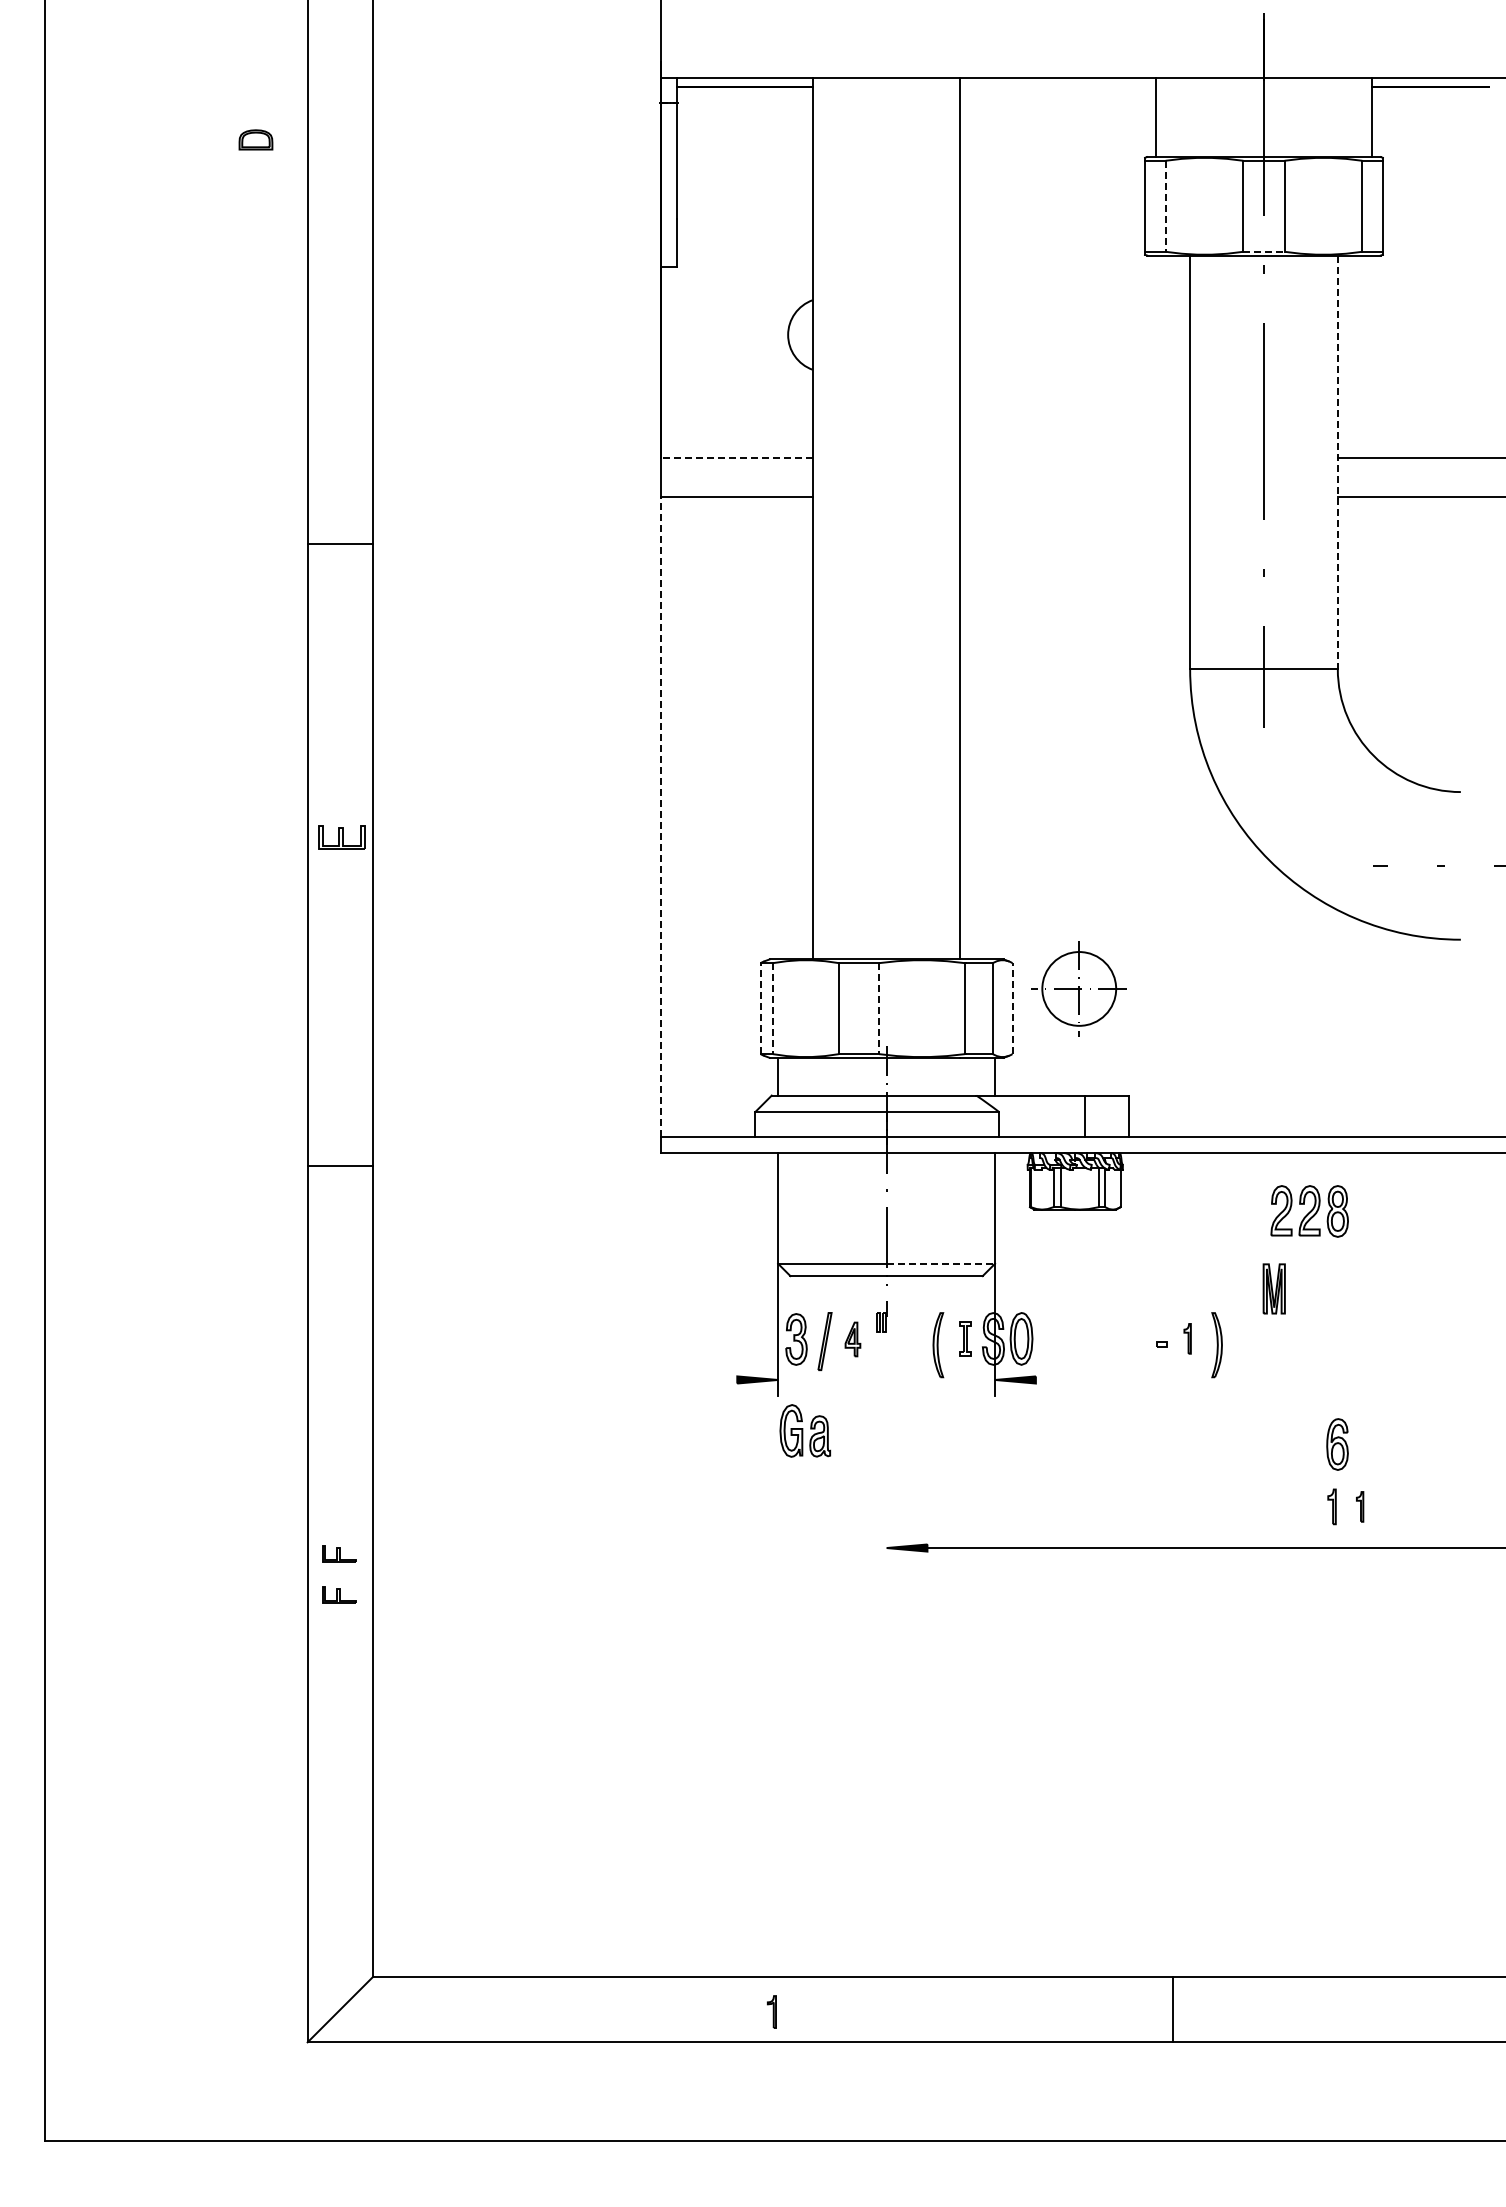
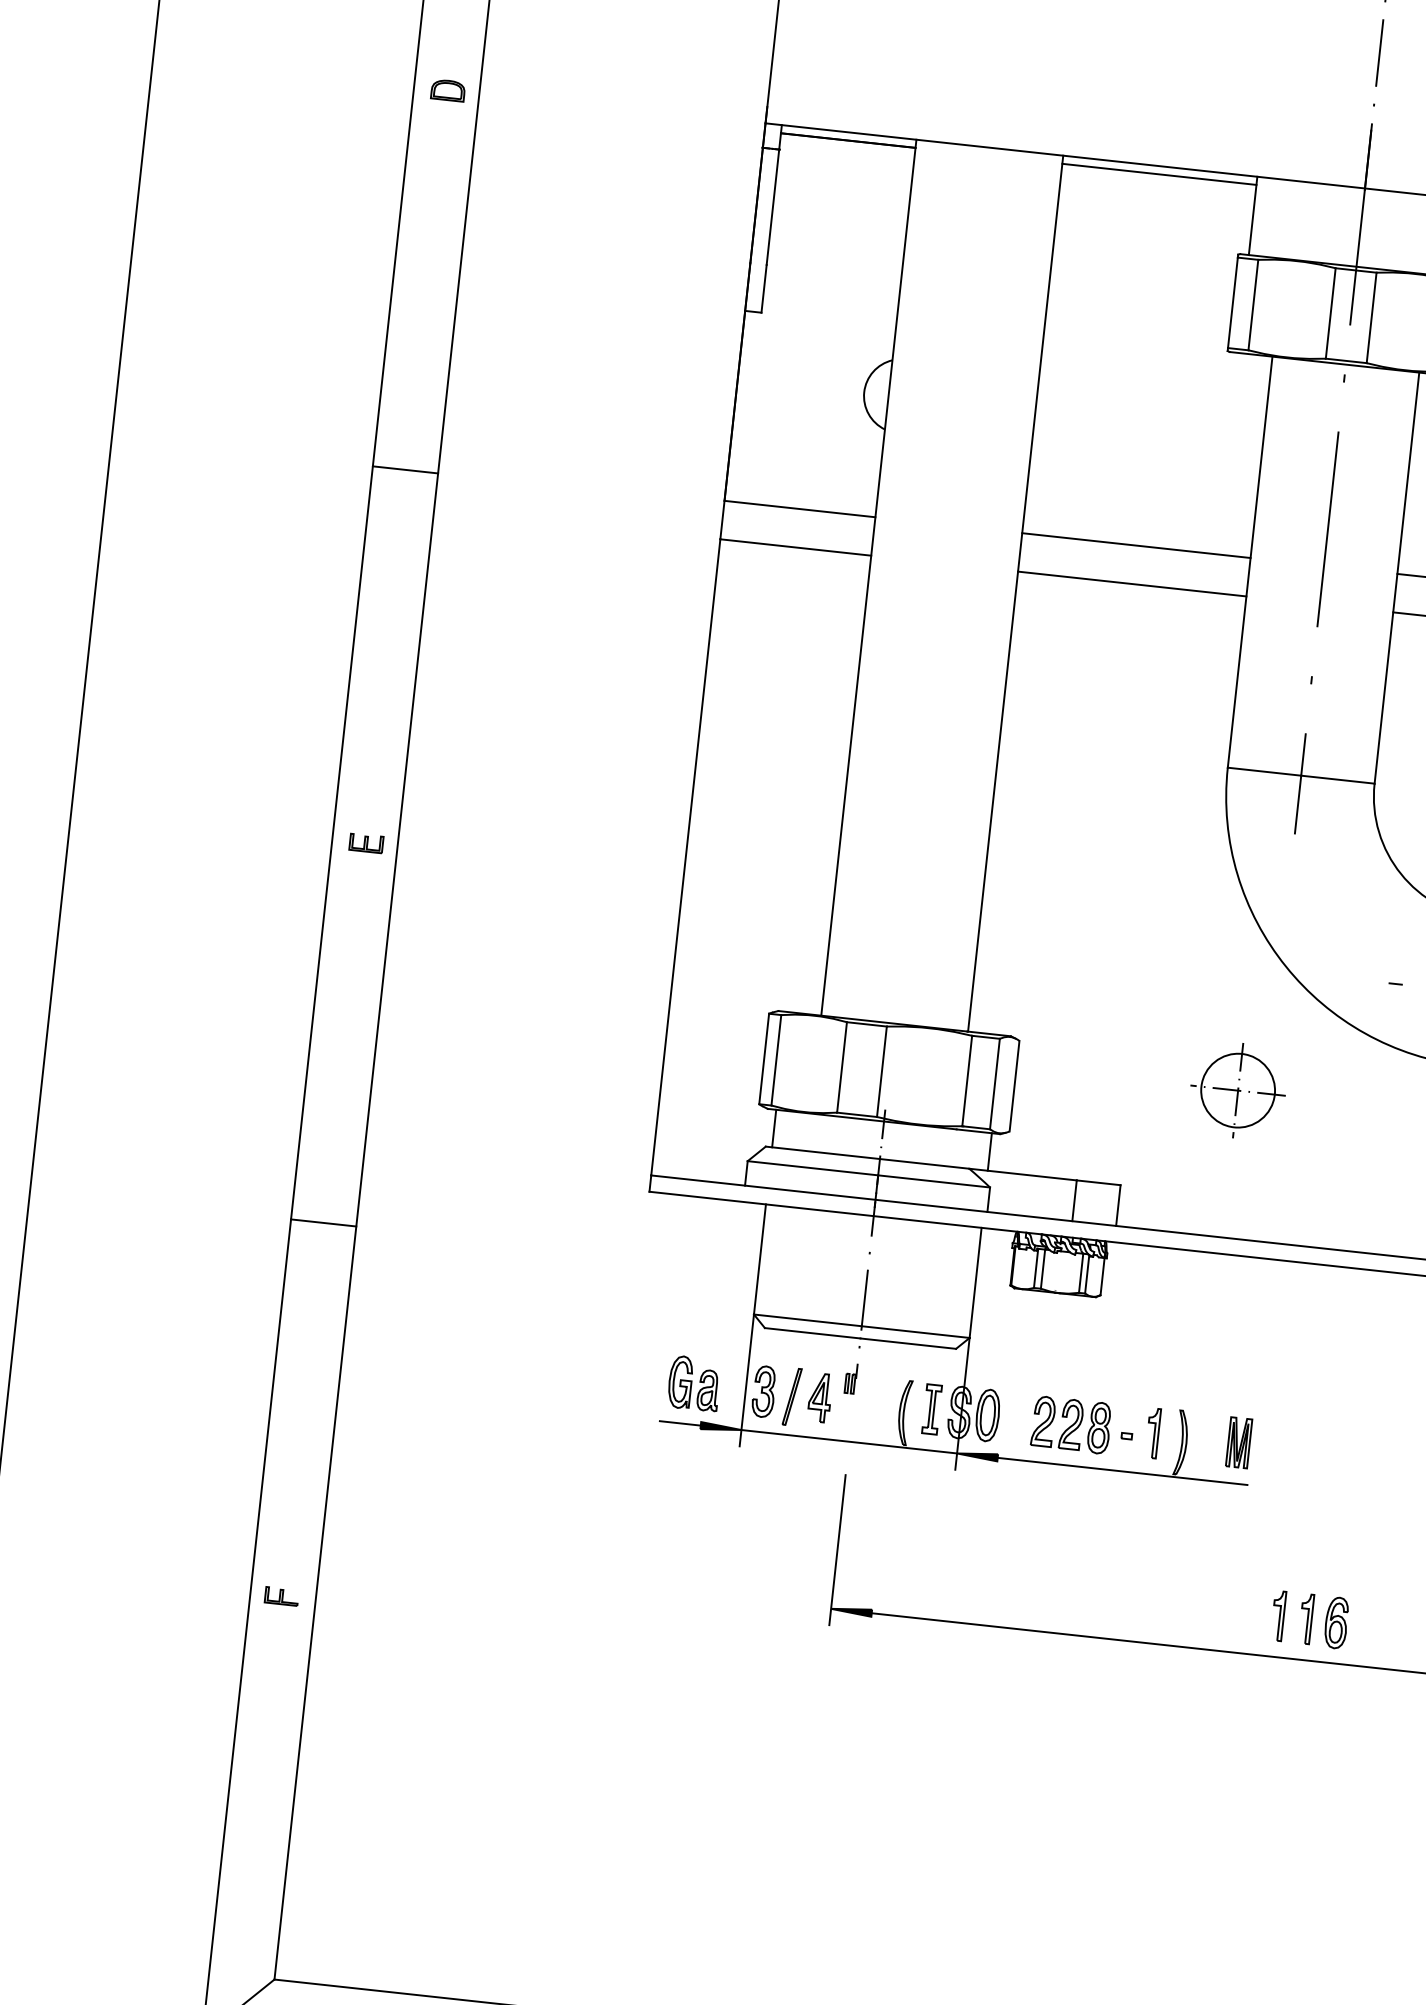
line: (1057, 86) -> (1158, 174), added
part: (255, 139) -> (447, 90), moved
line: (1165, 206) -> (1253, 305), dashed -> solid
line: (1263, 251) -> (1345, 360), dashed -> solid
line: (736, 458) -> (799, 509), dashed -> solid
line: (1075, 458) -> (1136, 546), added
line: (1337, 462) -> (1396, 578), dashed -> solid
line: (1075, 496) -> (1132, 583), added
line: (340, 543) -> (405, 469), moved
line: (660, 816) -> (685, 857), dashed -> solid
part: (341, 836) -> (366, 842), size x0.71
part: (1078, 988) -> (1237, 1090), moved
line: (760, 1008) -> (764, 1058), dashed -> solid
line: (1012, 1008) -> (1014, 1086), dashed -> solid
line: (772, 1009) -> (775, 1061), dashed -> solid
line: (879, 1009) -> (882, 1072), dashed -> solid
line: (340, 1166) -> (323, 1223), moved
part: (1309, 1211) -> (1071, 1425), moved
line: (941, 1263) -> (916, 1331), dashed -> solid
part: (1273, 1288) -> (1238, 1442), moved
part: (965, 1338) -> (932, 1409), size x1.43
part: (1187, 1338) -> (1152, 1433), size x1.67
part: (852, 1339) -> (819, 1397), size x1.43
line: (716, 1379) -> (680, 1422), added
line: (886, 1379) -> (849, 1441), added
line: (1161, 1379) -> (1122, 1470), added
part: (804, 1430) -> (693, 1383), moved
part: (1337, 1444) -> (1336, 1622), moved
line: (886, 1488) -> (837, 1549), added
part: (1331, 1506) -> (1277, 1615), size x1.43
part: (1359, 1506) -> (1305, 1618), size x1.67
part: (339, 1553) -> (286, 1555), removed

